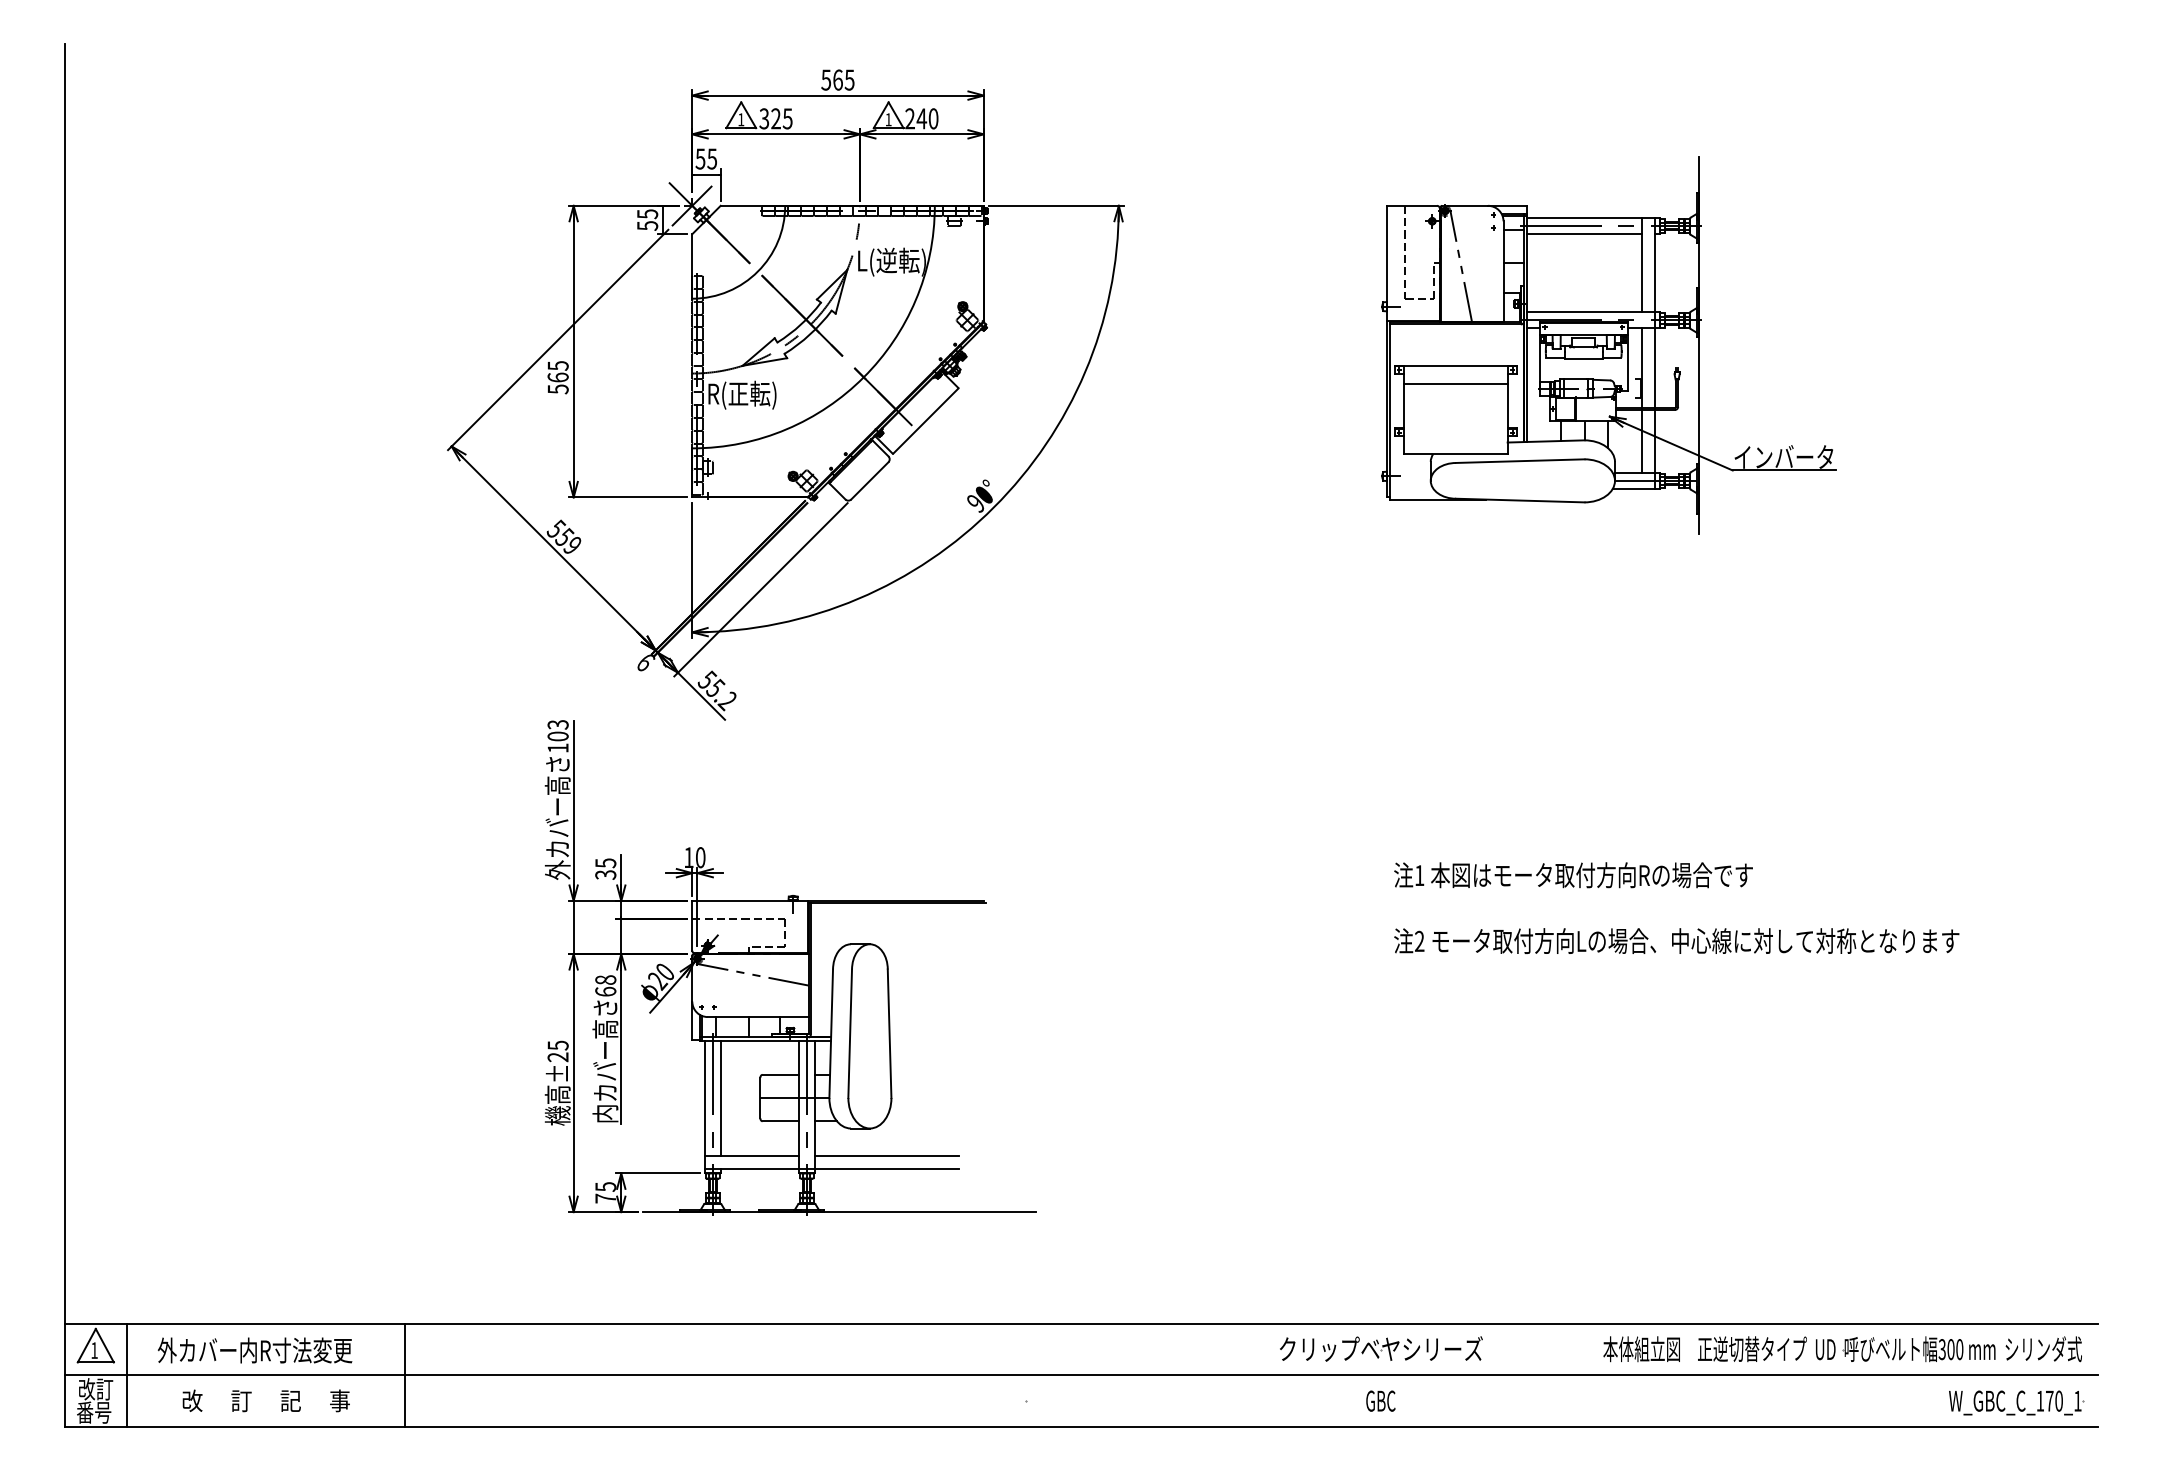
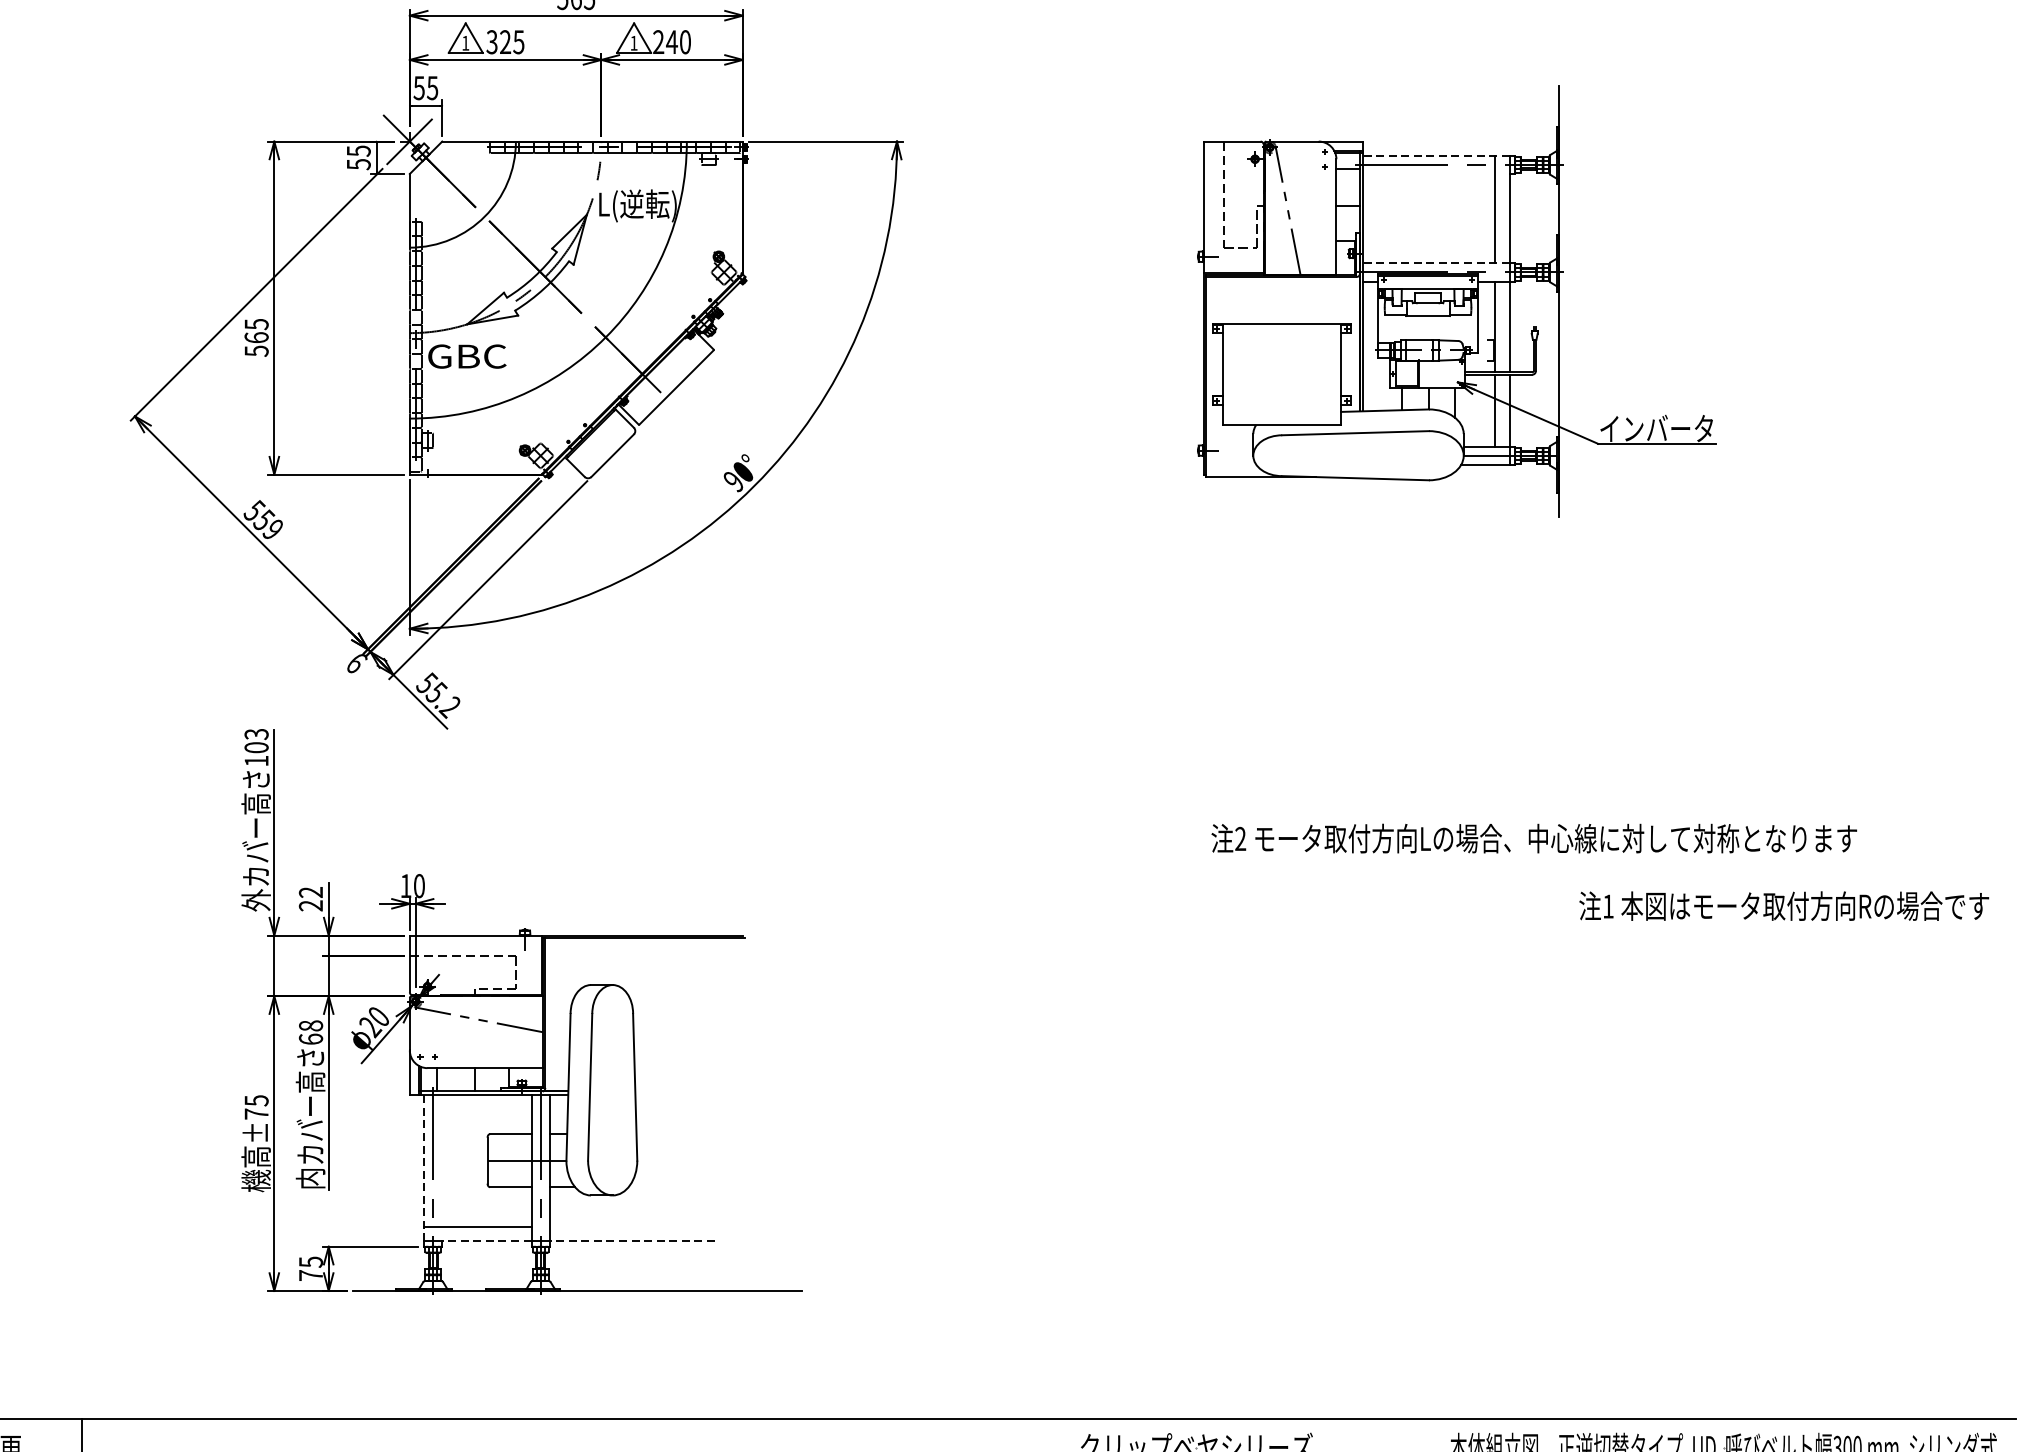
line: (1590, 218) -> (1435, 156), solid -> dashed
line: (1584, 234) -> (1428, 174), removed
line: (1590, 312) -> (1435, 263), solid -> dashed
line: (1455, 384) -> (1281, 345), removed
text: (742, 394) -> (467, 357), R(正転) -> GBC
text: (605, 868) -> (310, 898), 35 -> 22
text: (1573, 875) -> (1784, 906), moved
text: (1676, 940) -> (1533, 837), moved
text: (557, 1057) -> (255, 1114), ±25 -> ±75
line: (720, 1097) -> (442, 1160), removed
line: (704, 1104) -> (423, 1168), solid -> dashed
line: (886, 1155) -> (631, 1226), removed
line: (759, 1168) -> (486, 1241), solid -> dashed
line: (886, 1168) -> (631, 1241), solid -> dashed

